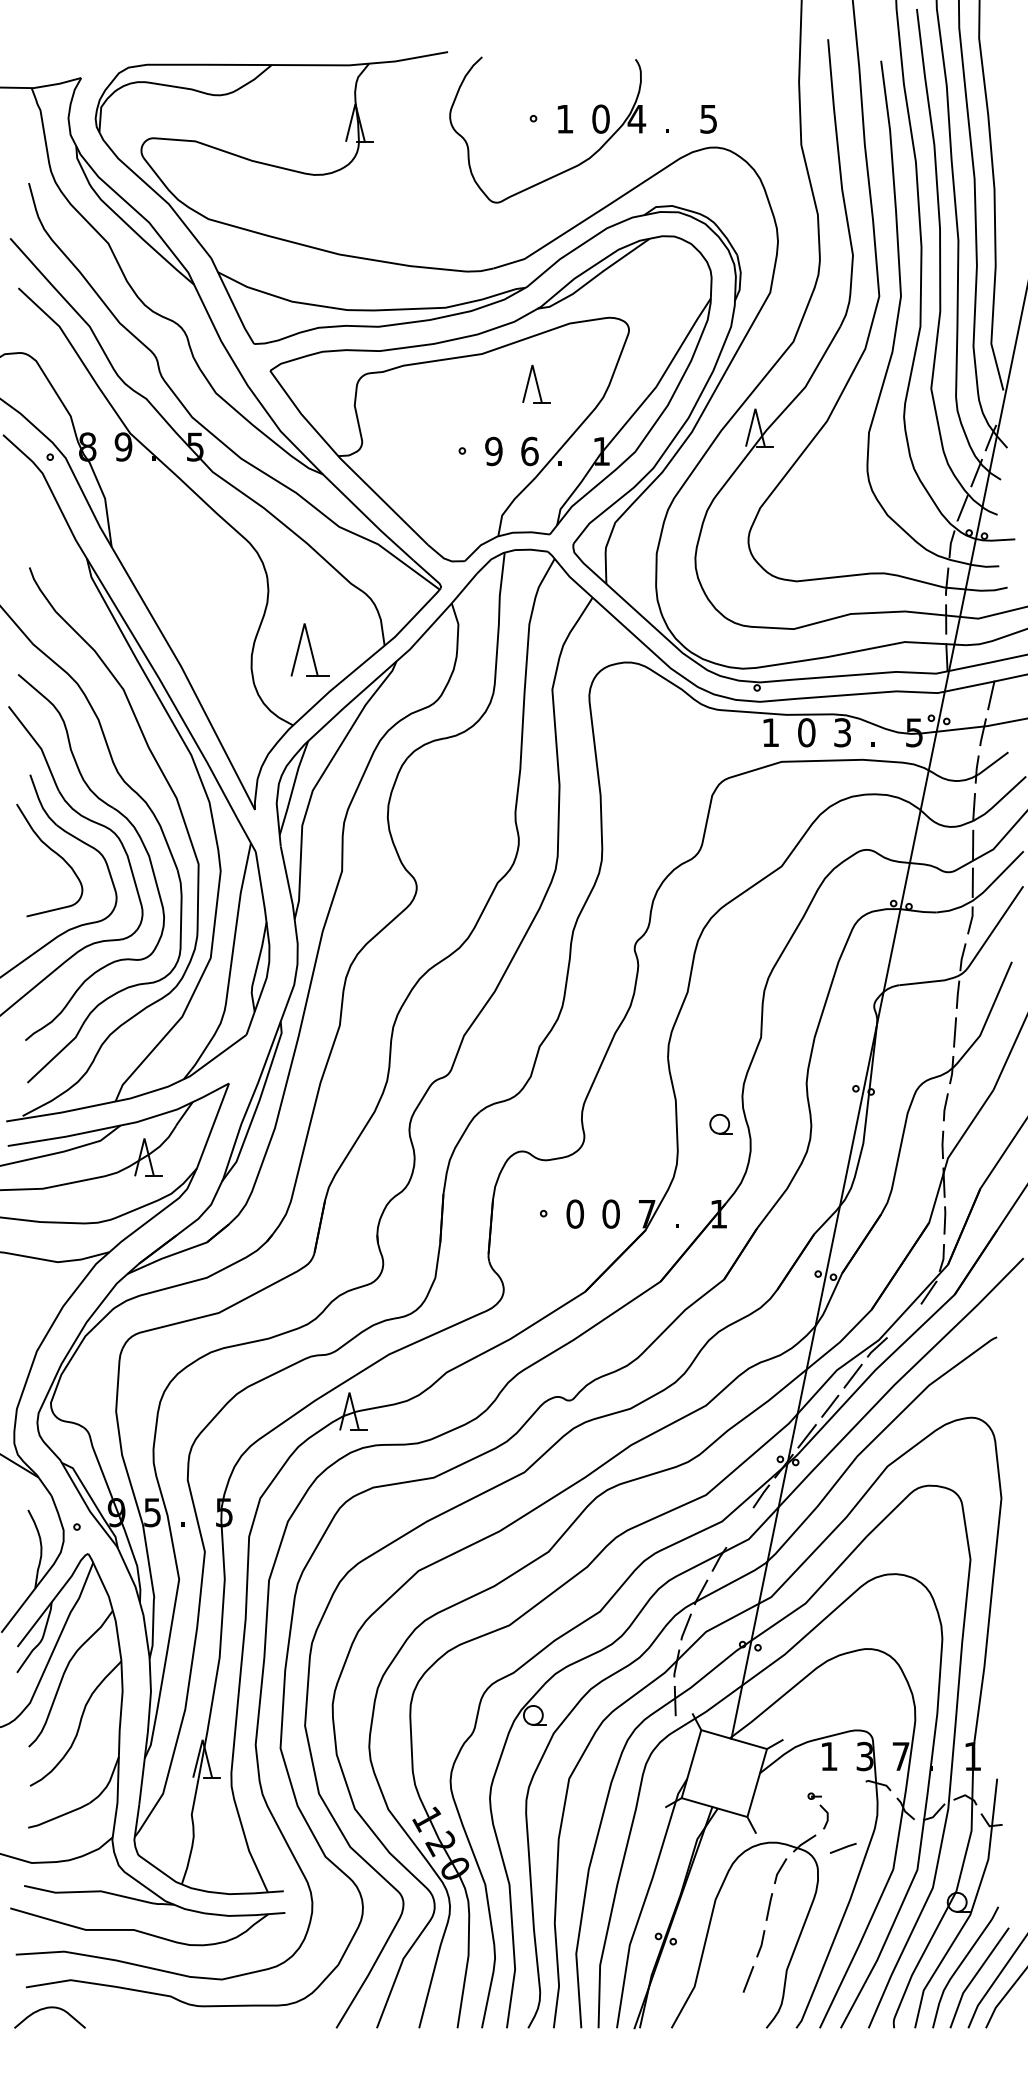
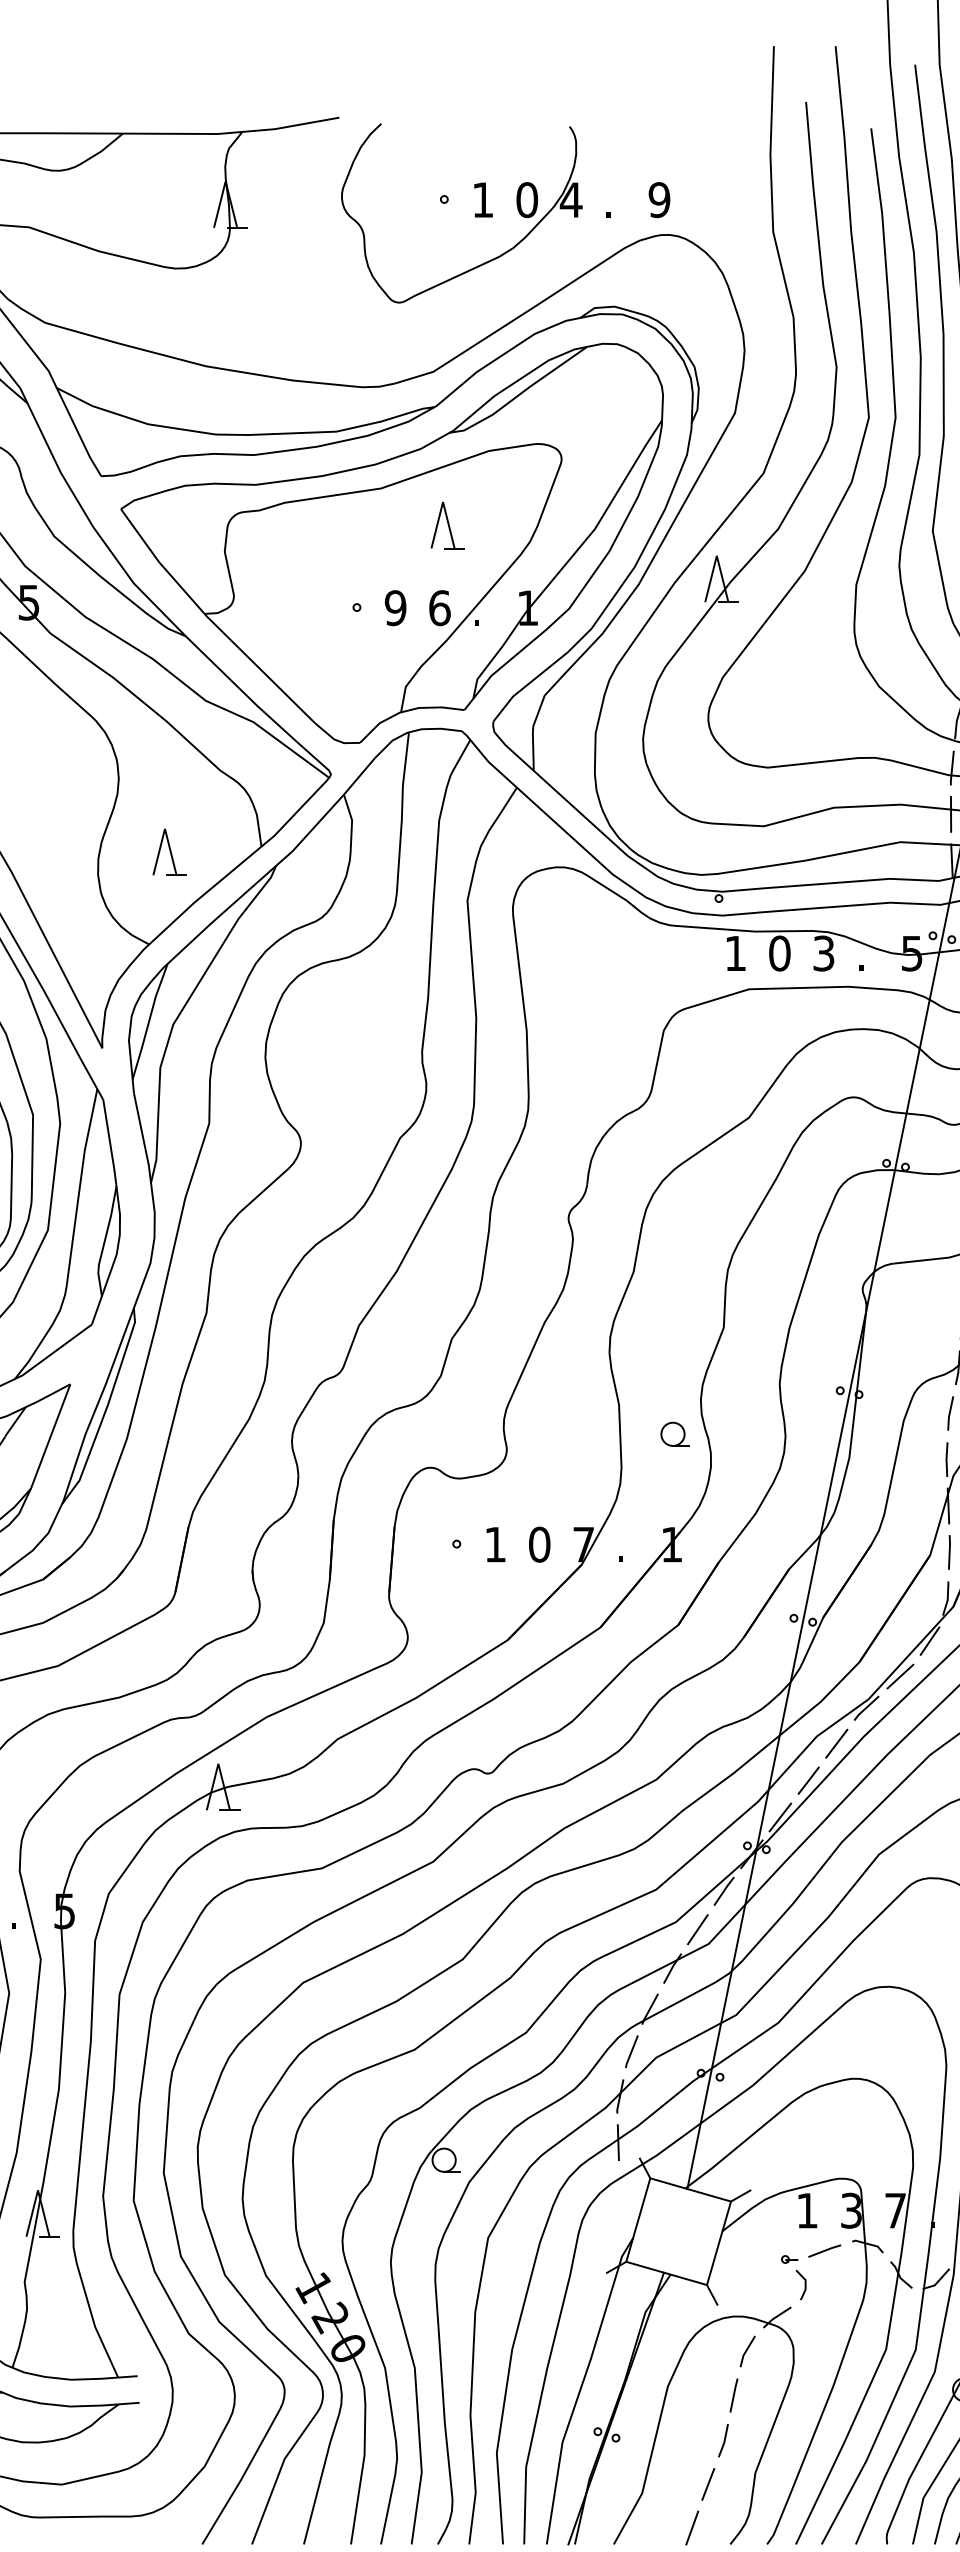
text: (708, 118) -> (659, 199), 5 -> 9
part: (309, 650) -> (169, 852), size x0.71
text: (575, 1213) -> (495, 1543), 0 -> 1
line: (904, 1321) -> (899, 1676), added
line: (739, 1527) -> (697, 1929), added
line: (842, 1848) -> (823, 2251), moved
line: (735, 2014) -> (692, 2527), added

